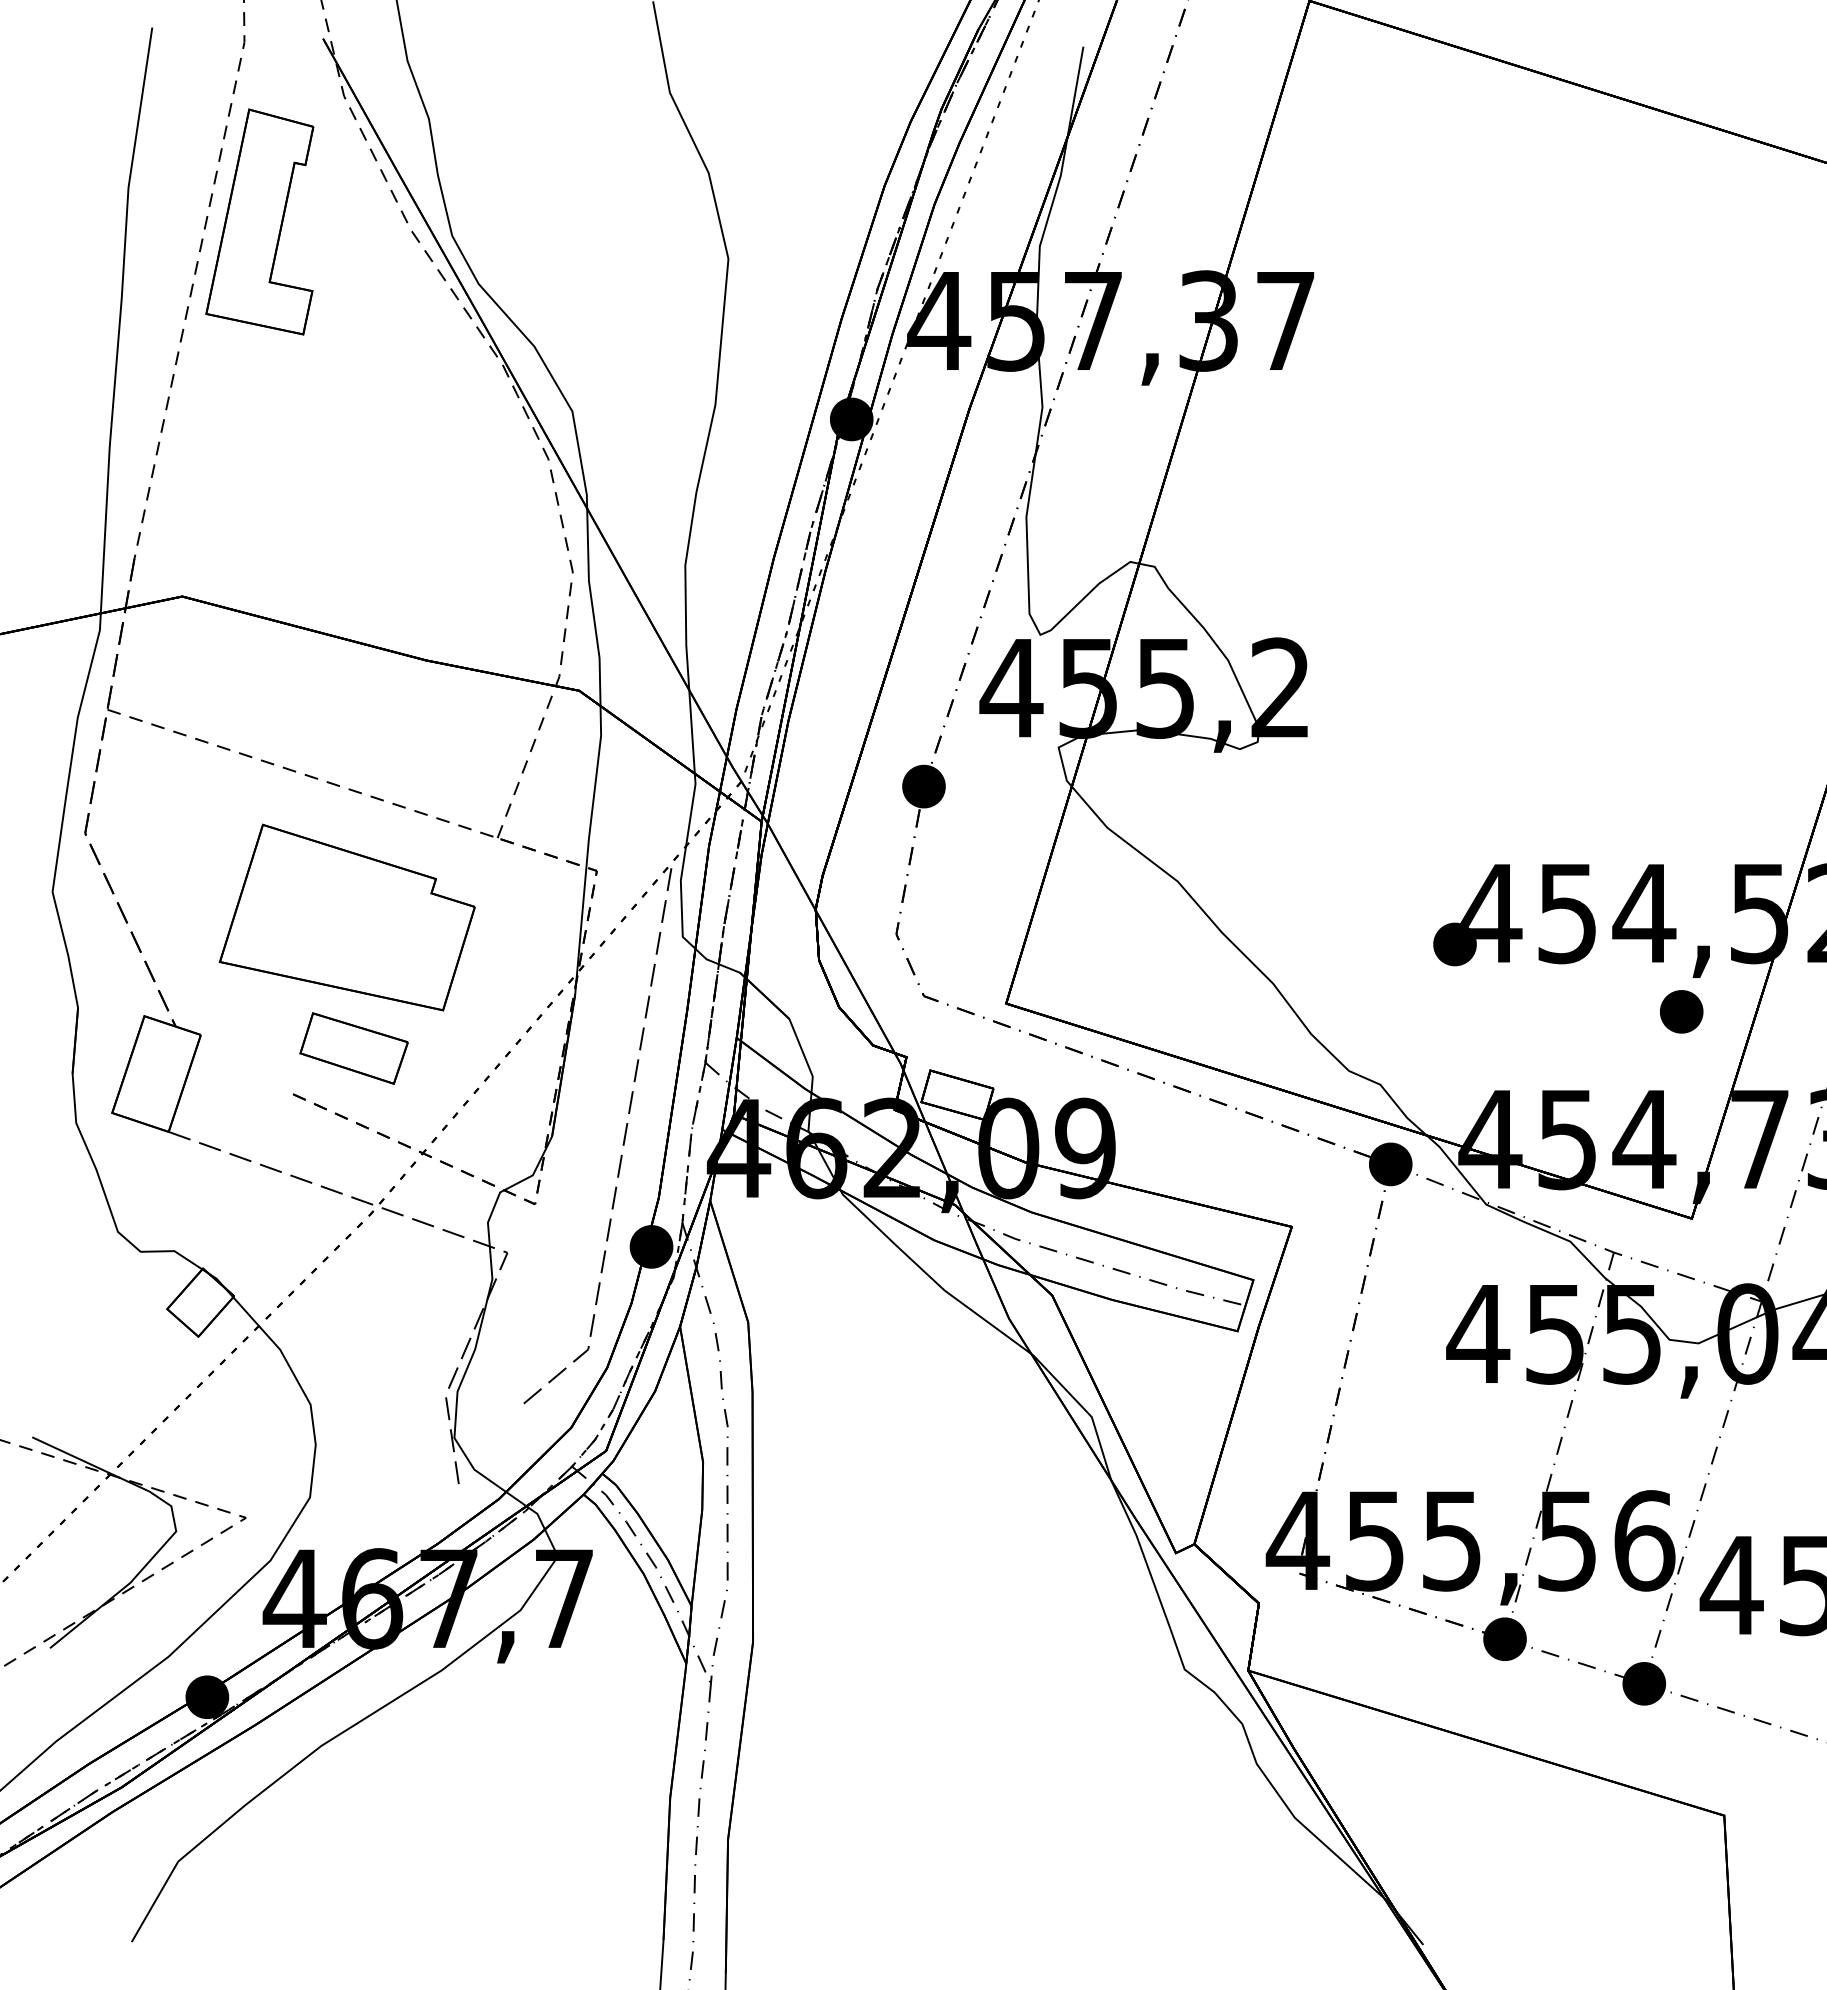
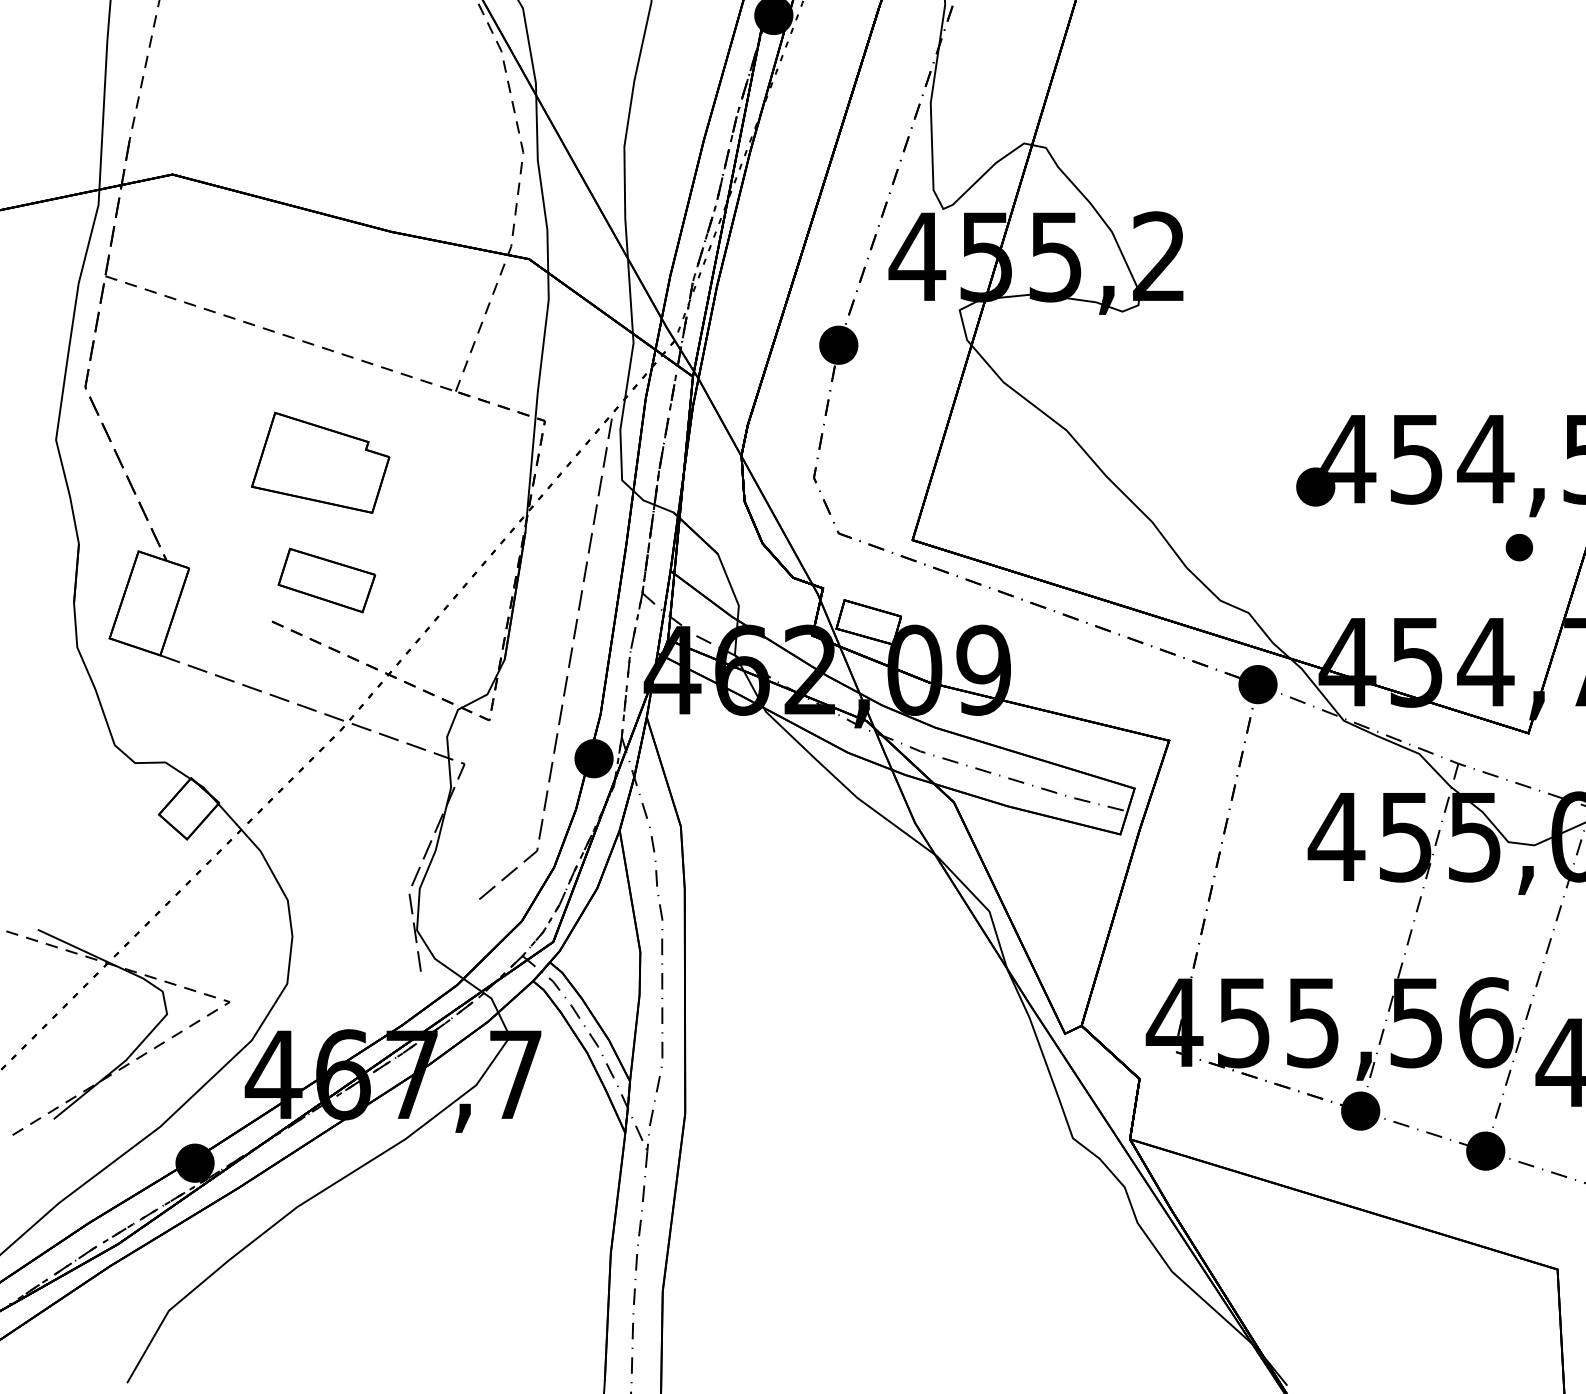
part: (346, 917) -> (320, 462), size x0.6
part: (1681, 1011) -> (1519, 547), size x0.7

